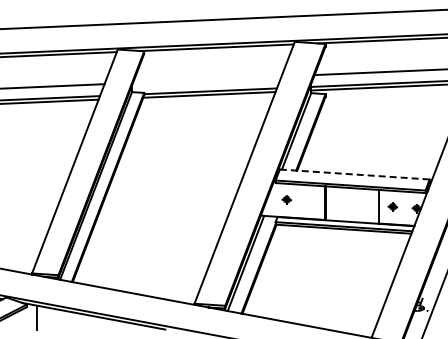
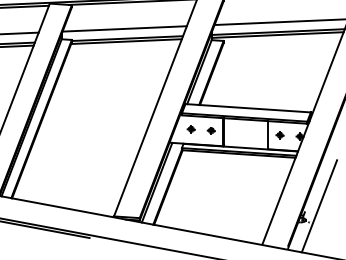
line: (207, 79) -> (124, 28), added
line: (355, 174) -> (248, 108), dashed -> solid
part: (310, 201) -> (211, 130), added

